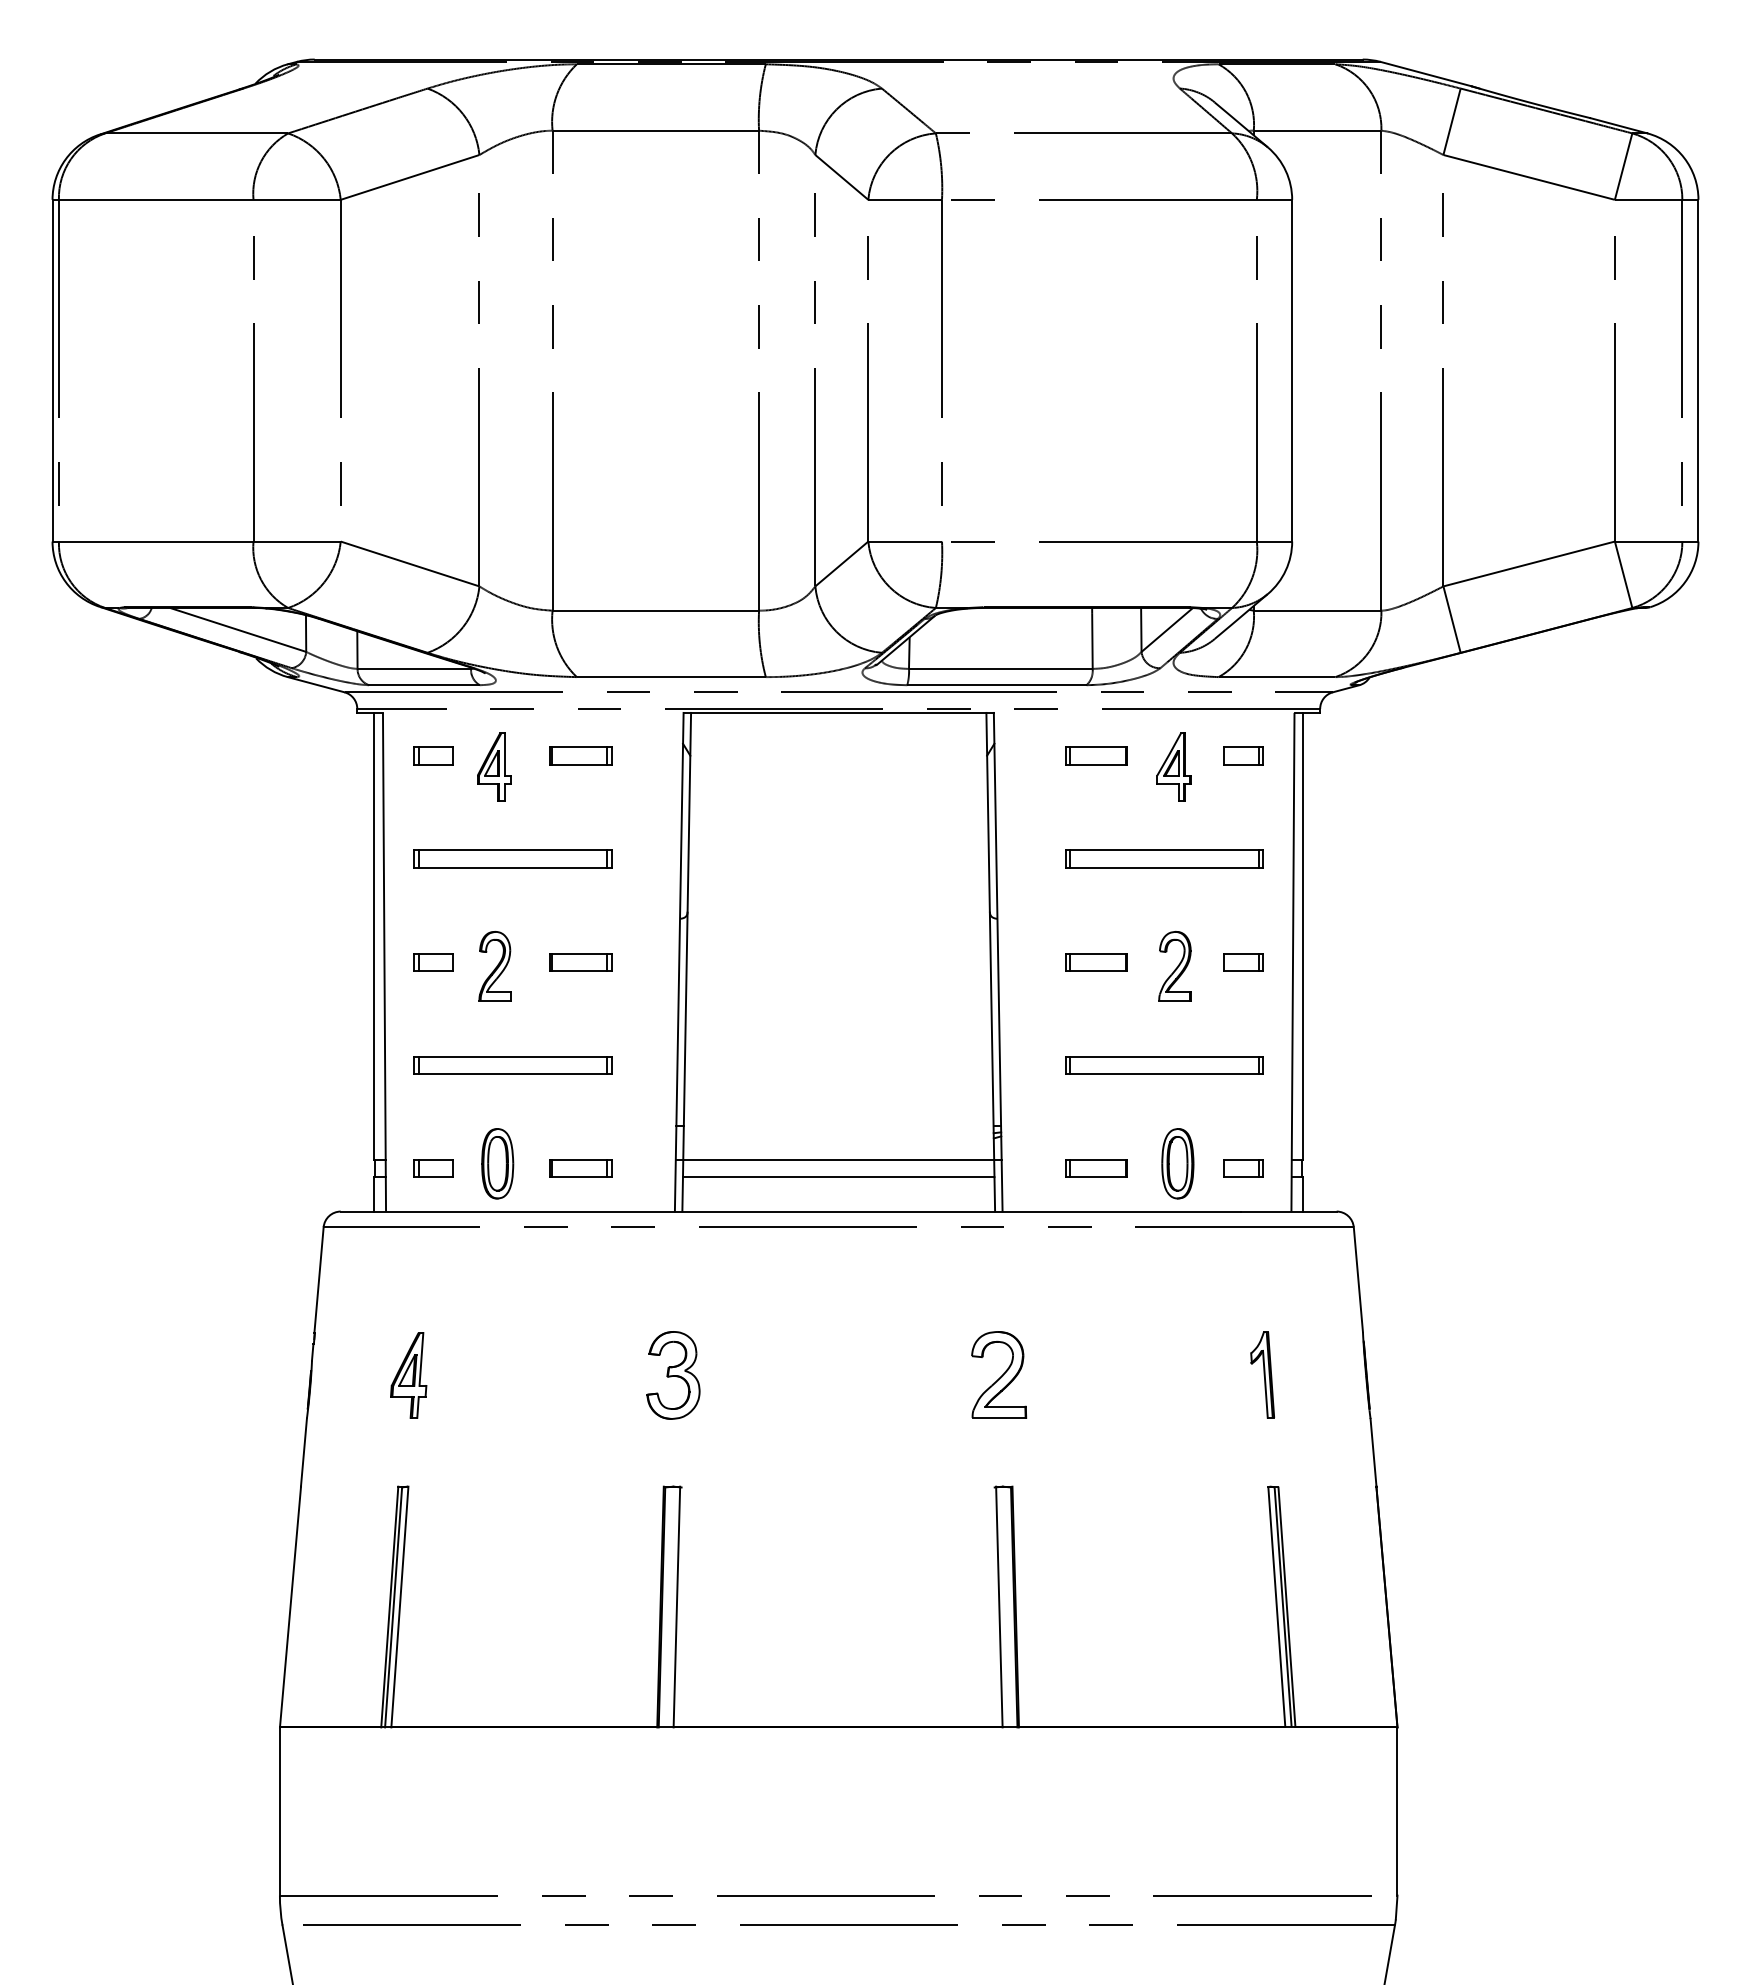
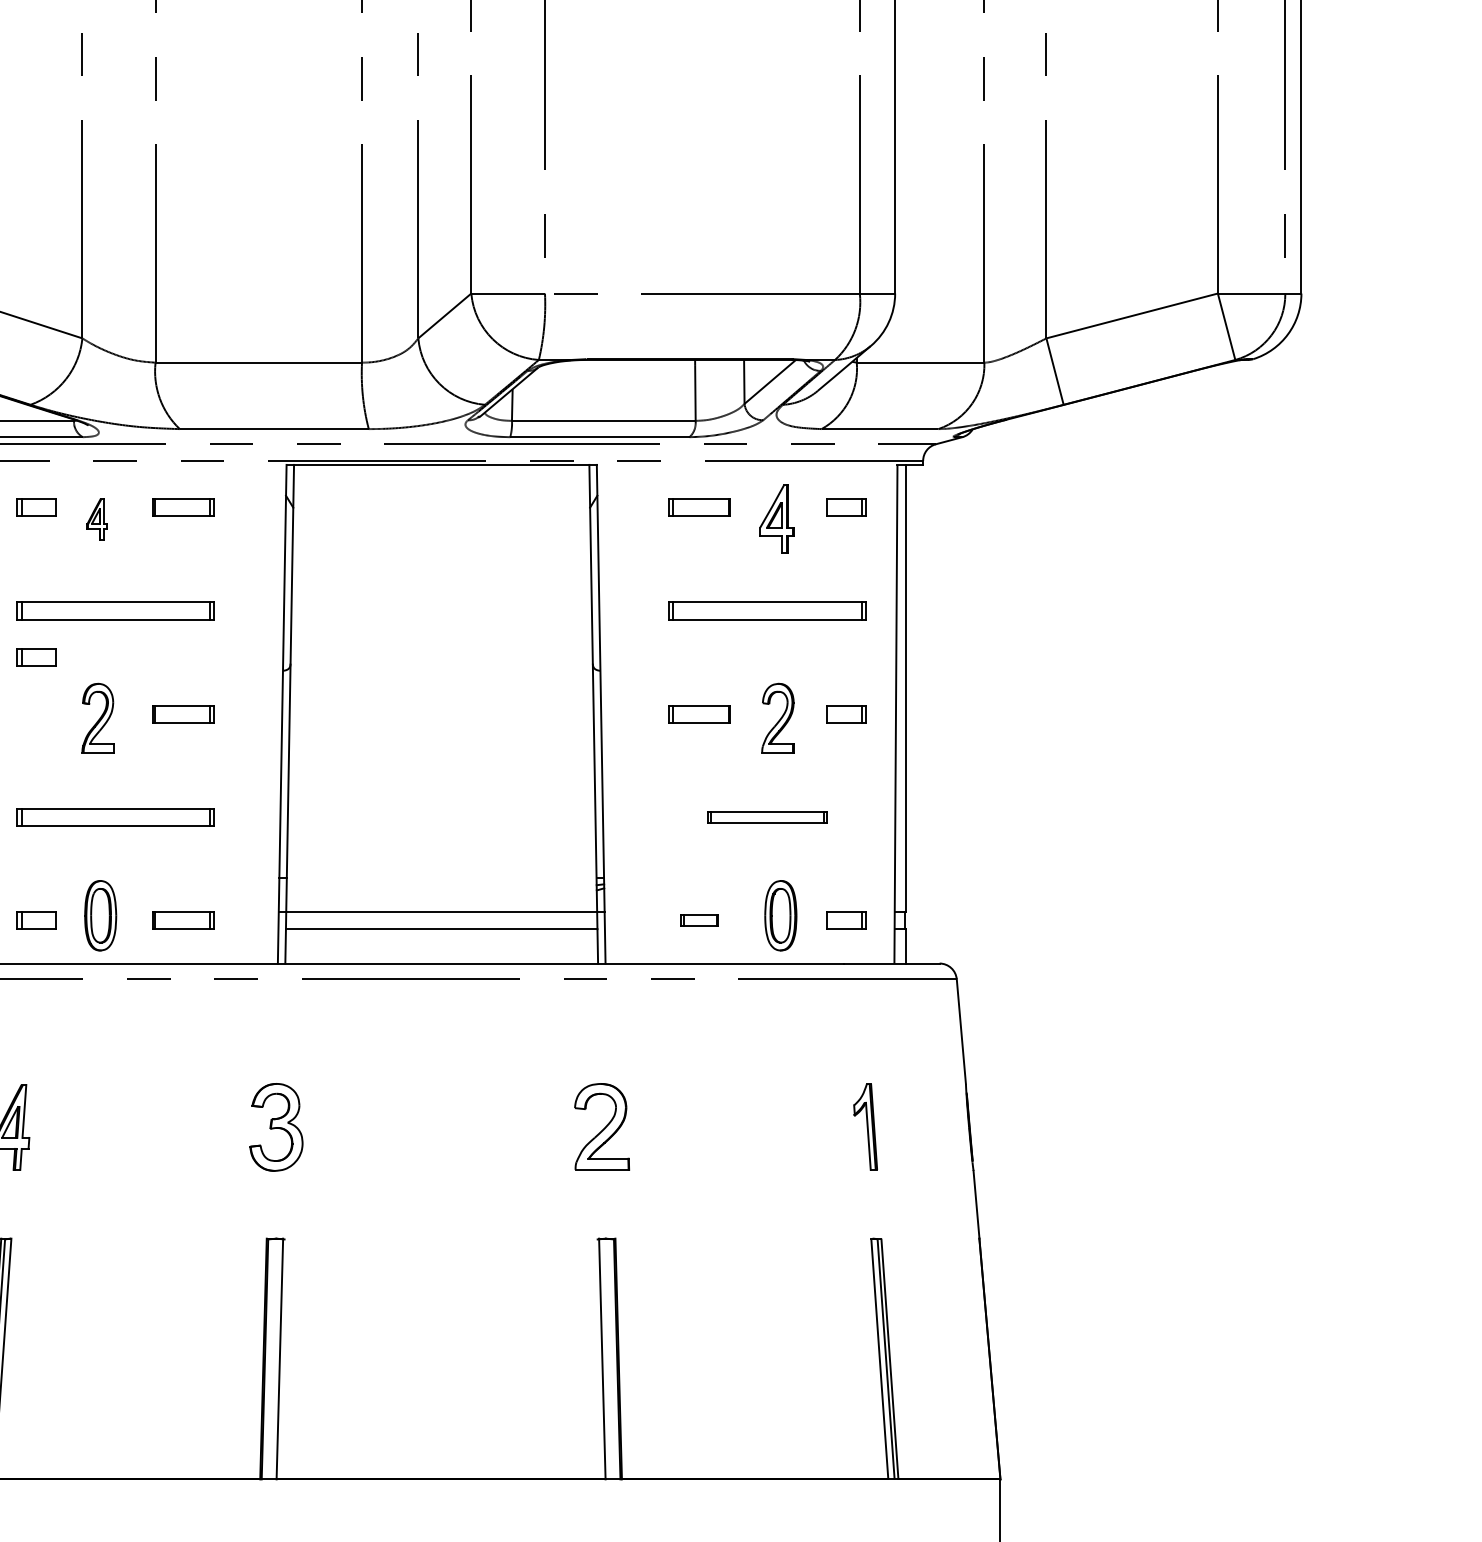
part: (494, 766) -> (97, 518), size x0.6
part: (433, 962) -> (36, 657), moved
part: (1164, 1065) -> (767, 817), size x0.6
part: (1096, 1168) -> (699, 920), size x0.6

